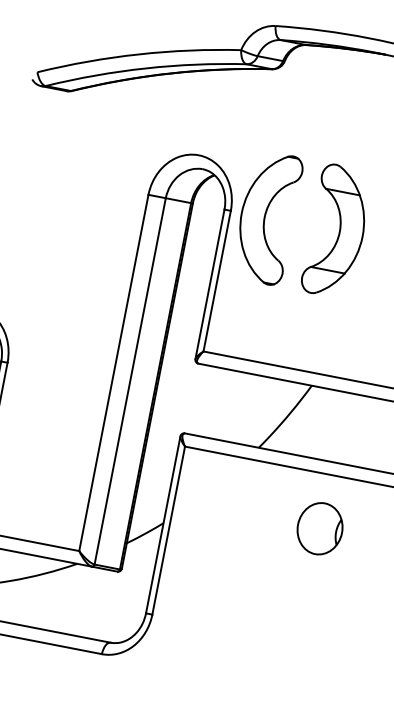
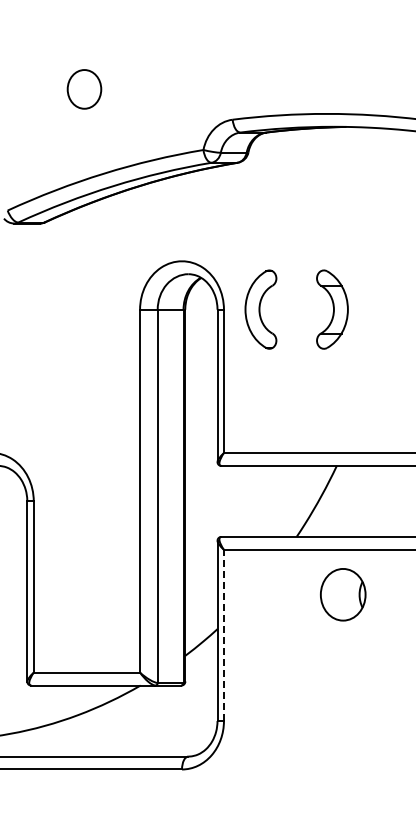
part: (266, 217) -> (260, 309), size x0.6
part: (337, 231) -> (332, 309), size x0.6
part: (320, 528) -> (343, 594), moved
line: (168, 530) -> (223, 635), solid -> dashed

